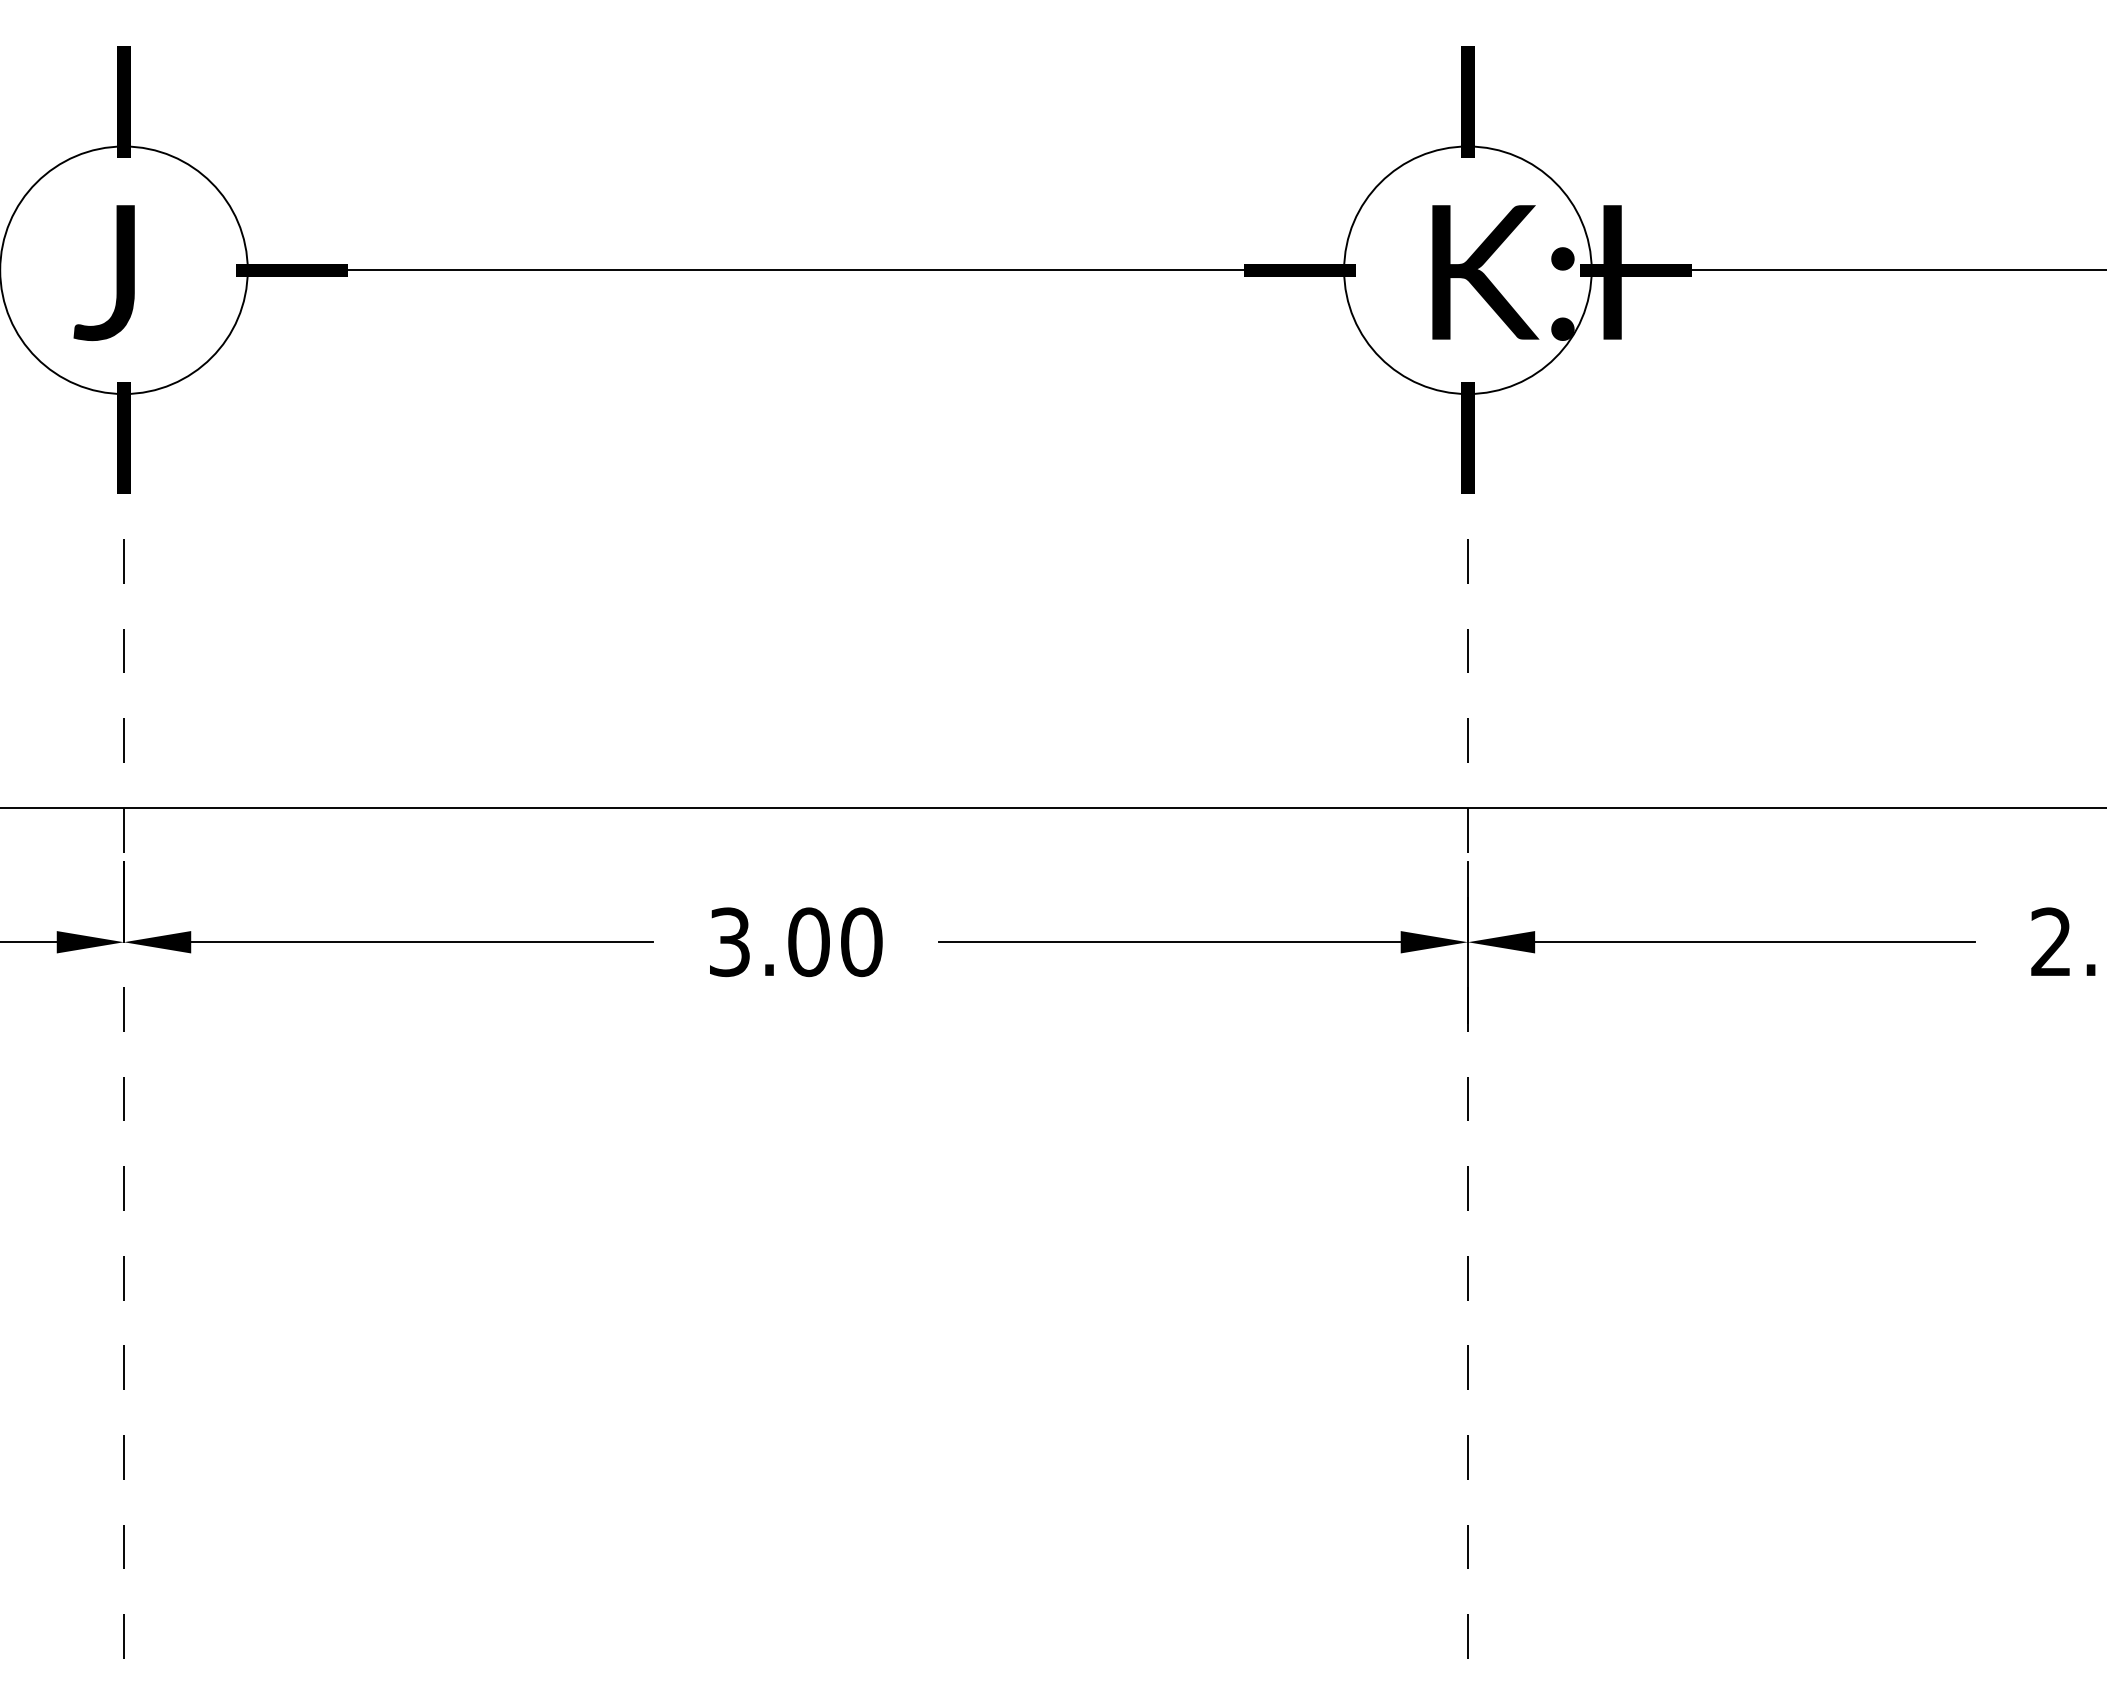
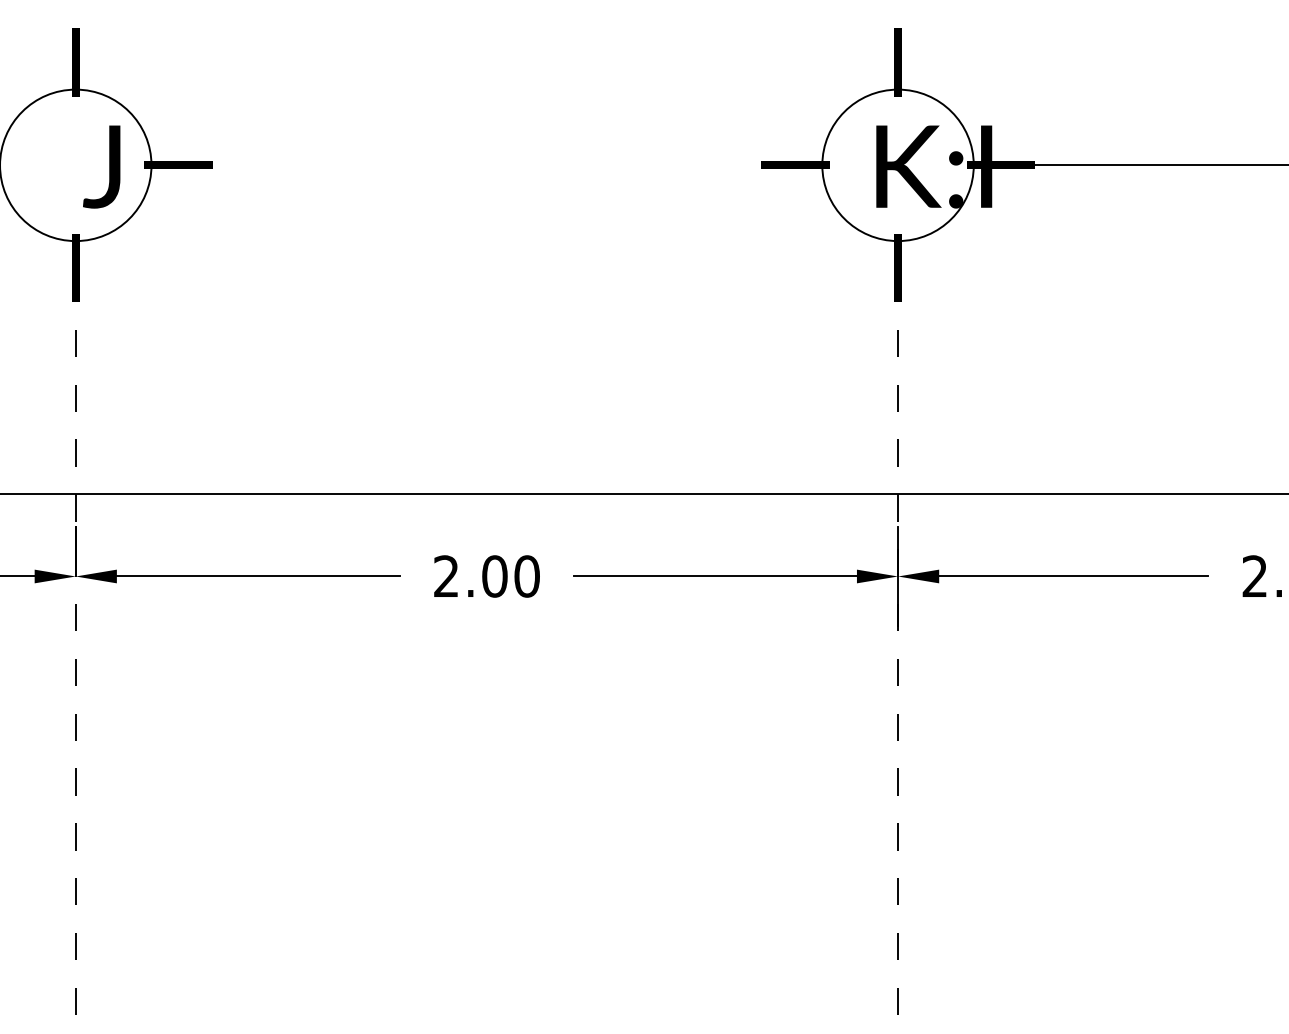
line: (795, 270) -> (486, 165), removed
text: (103, 272) -> (101, 166), moved
text: (729, 942) -> (446, 576), 3.00 -> 2.00

